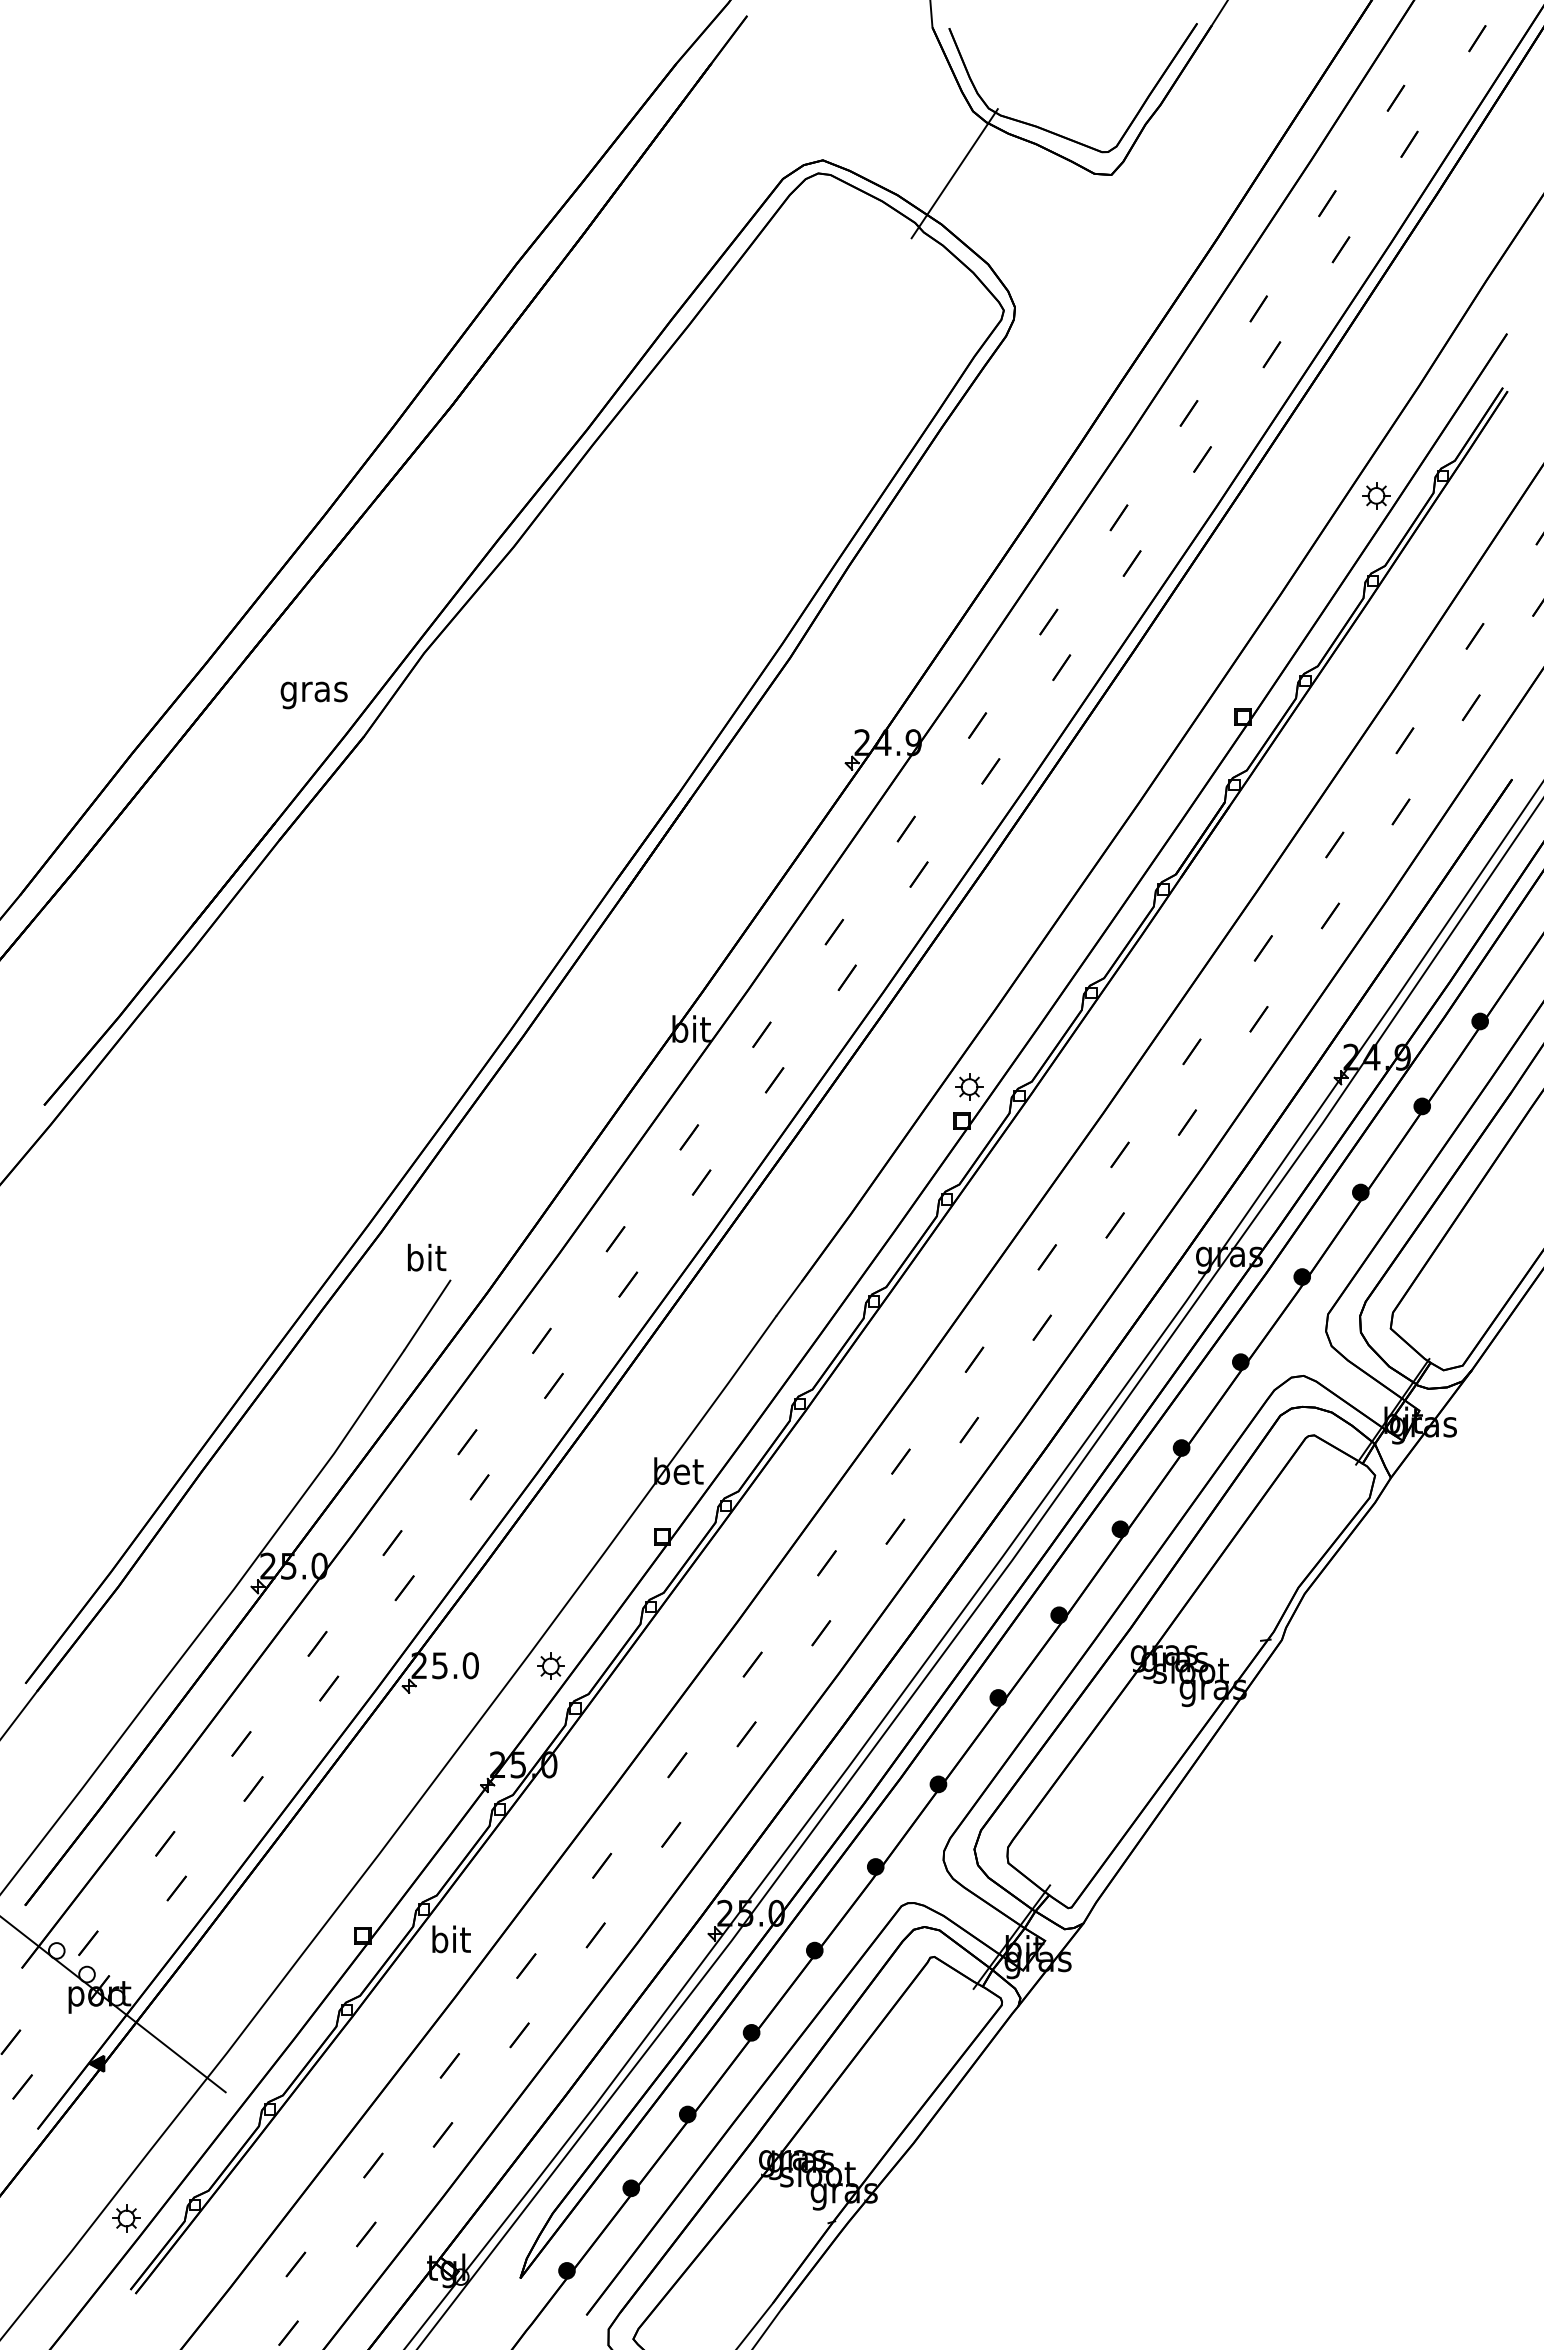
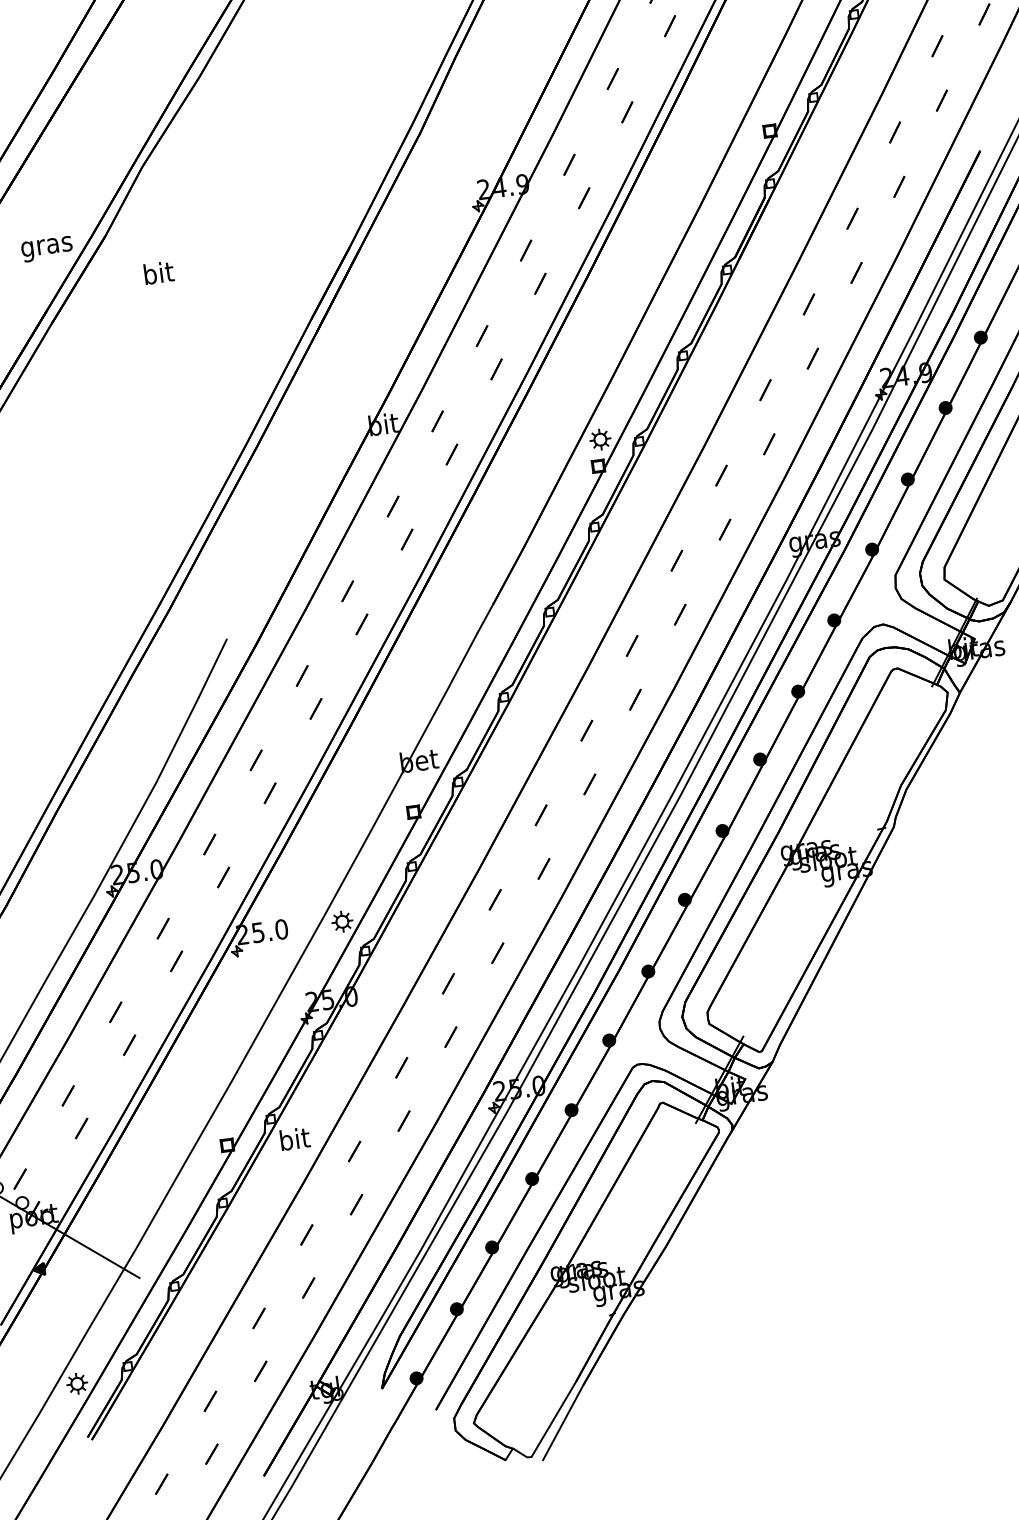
text: (313, 695) -> (46, 249), moved
text: (427, 1257) -> (159, 272), moved

